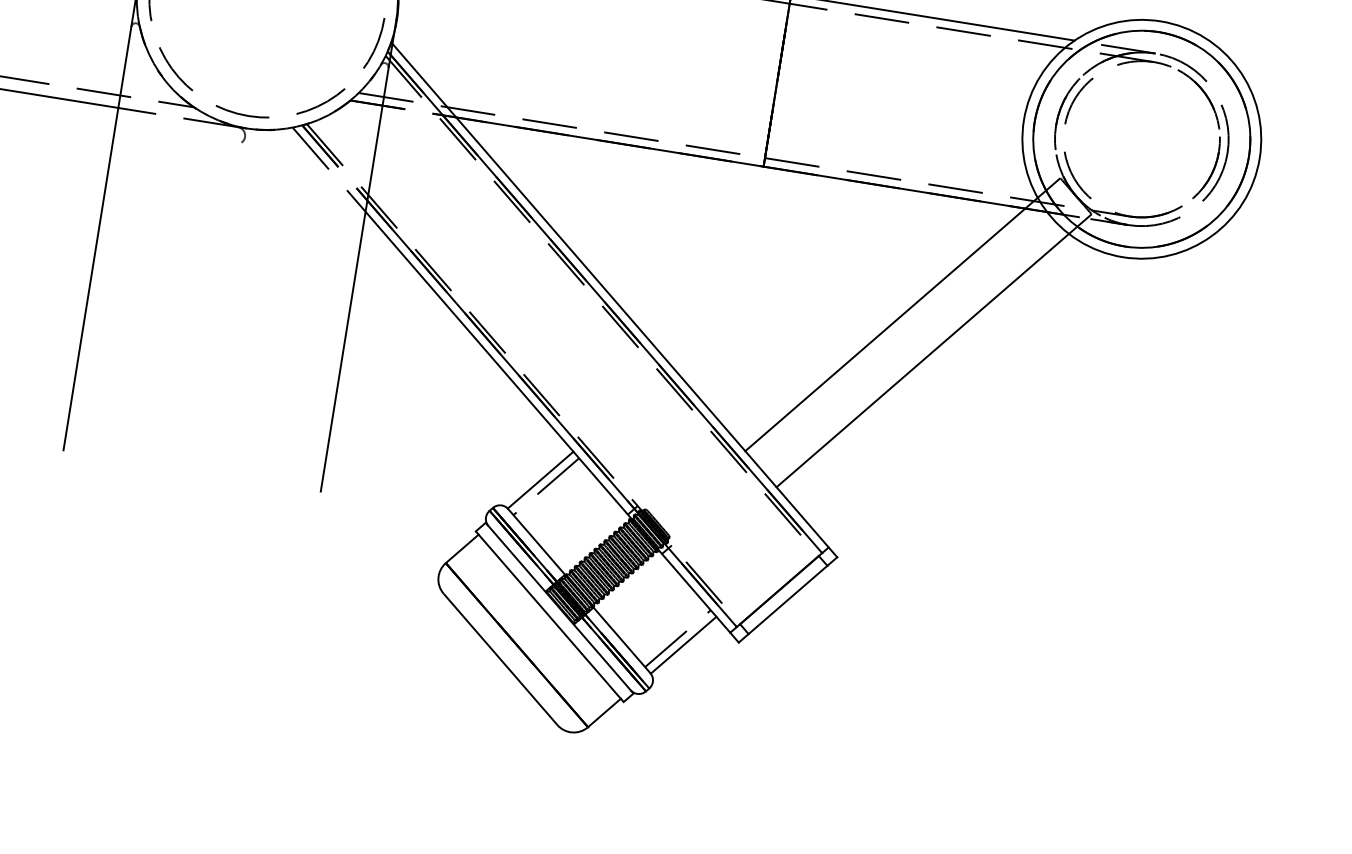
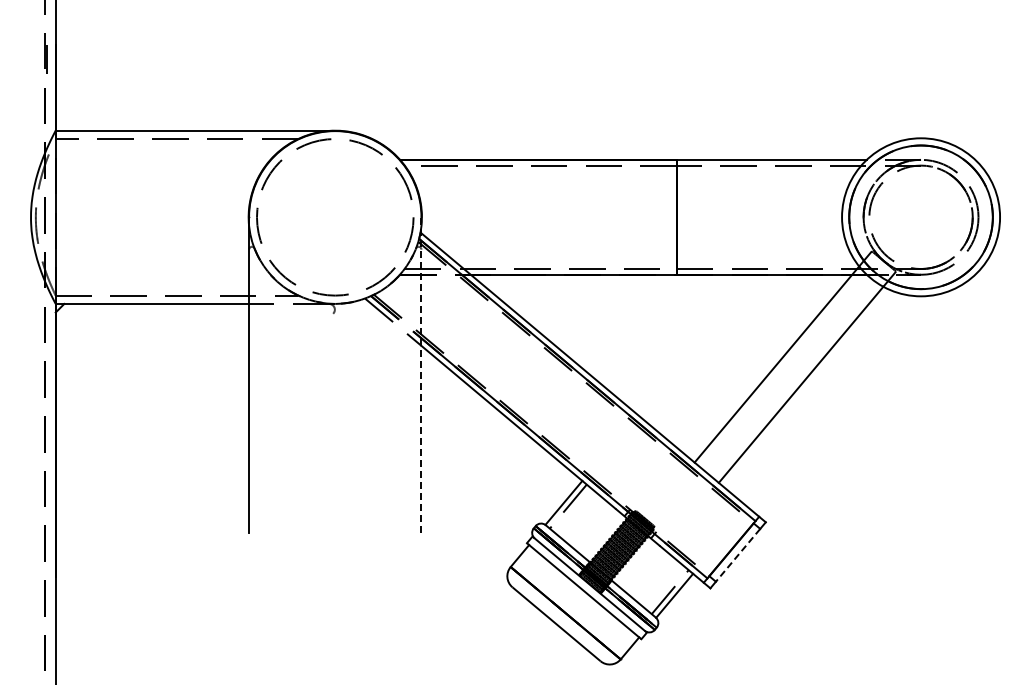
line: (358, 254) -> (421, 374), solid -> dashed
line: (787, 600) -> (737, 555), solid -> dashed

